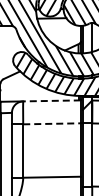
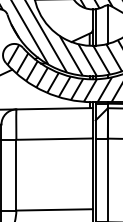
line: (52, 100) -> (55, 108), dashed -> solid
line: (52, 123) -> (55, 138), dashed -> solid

